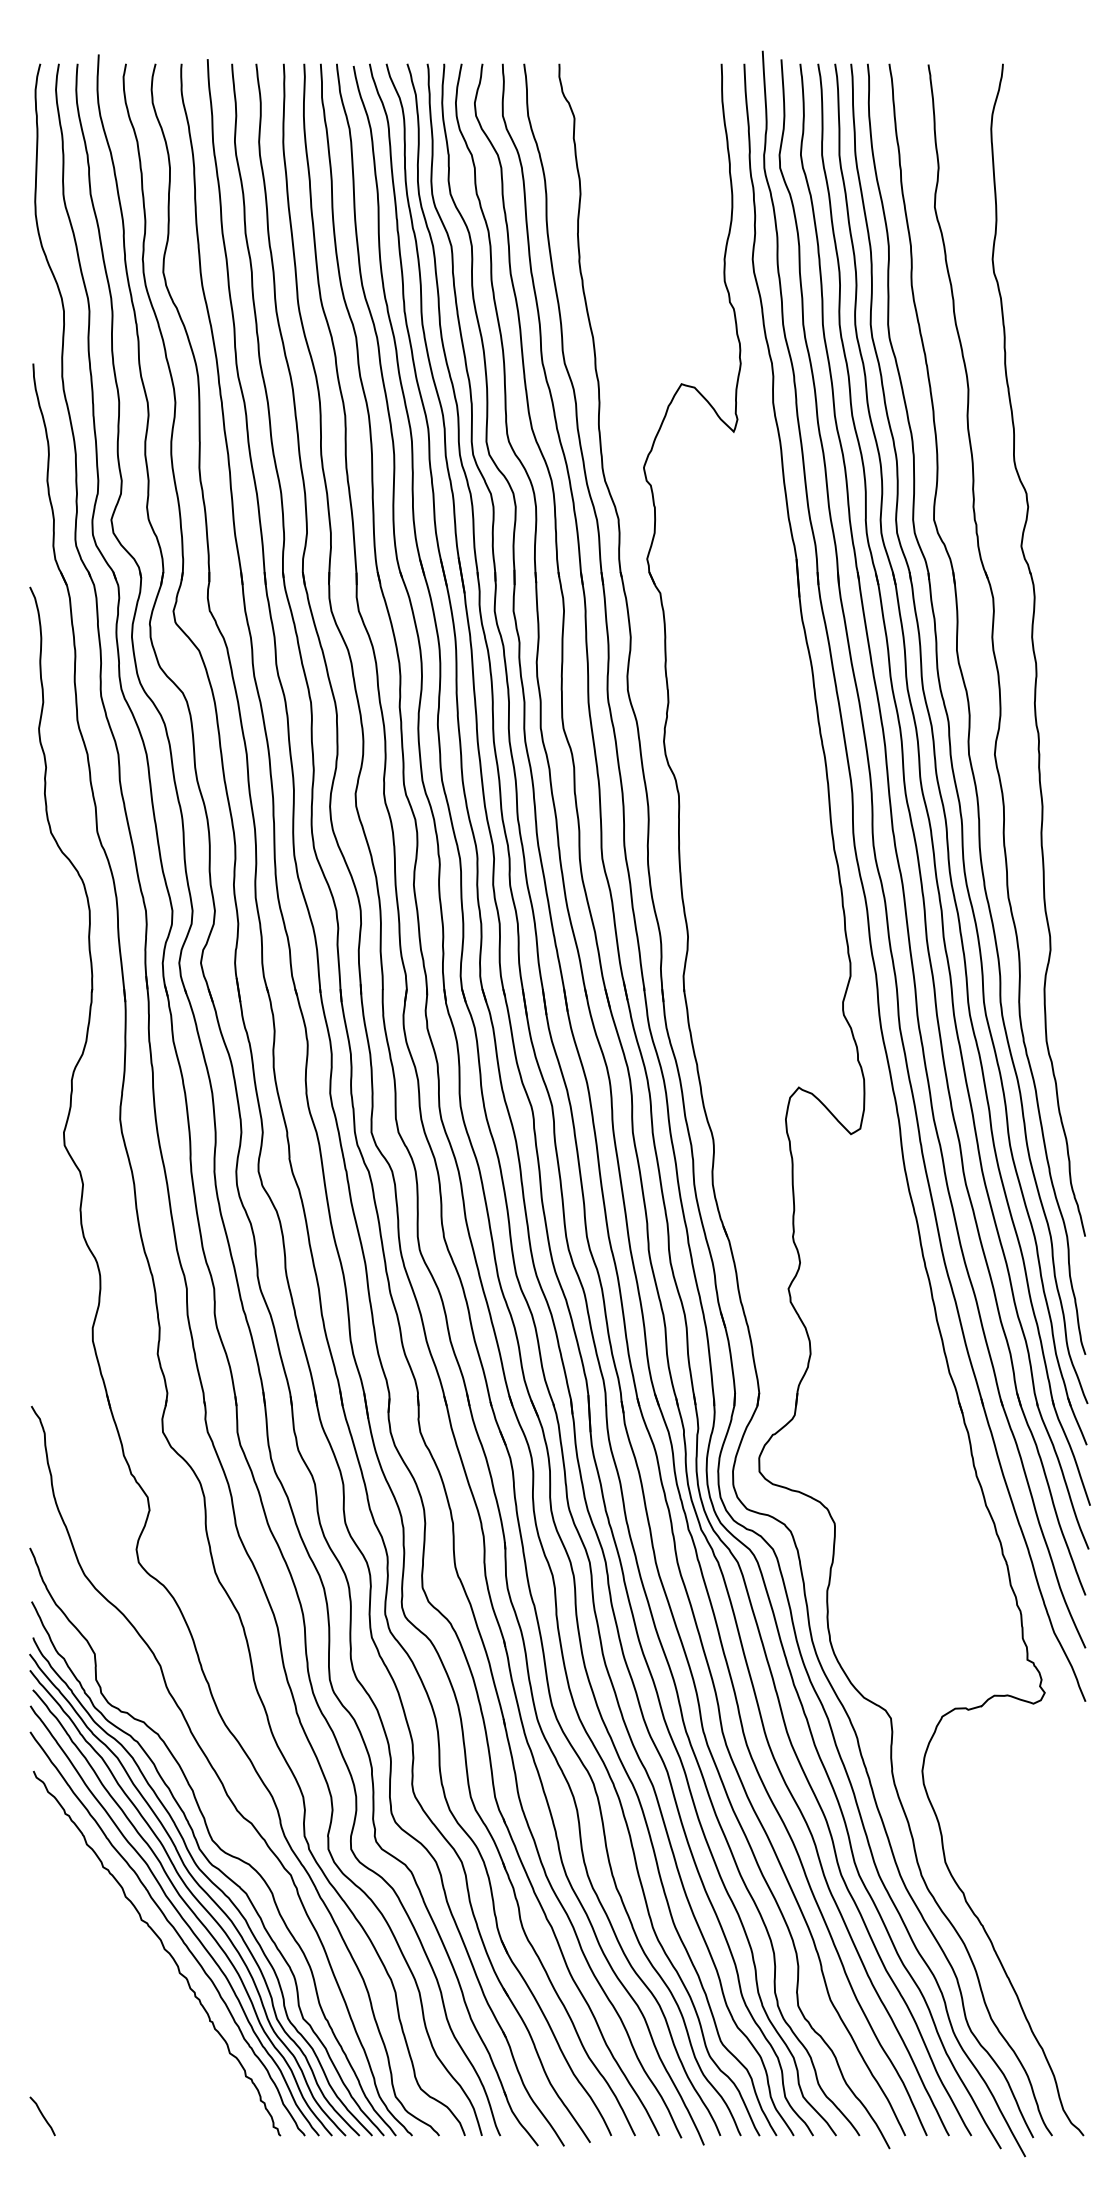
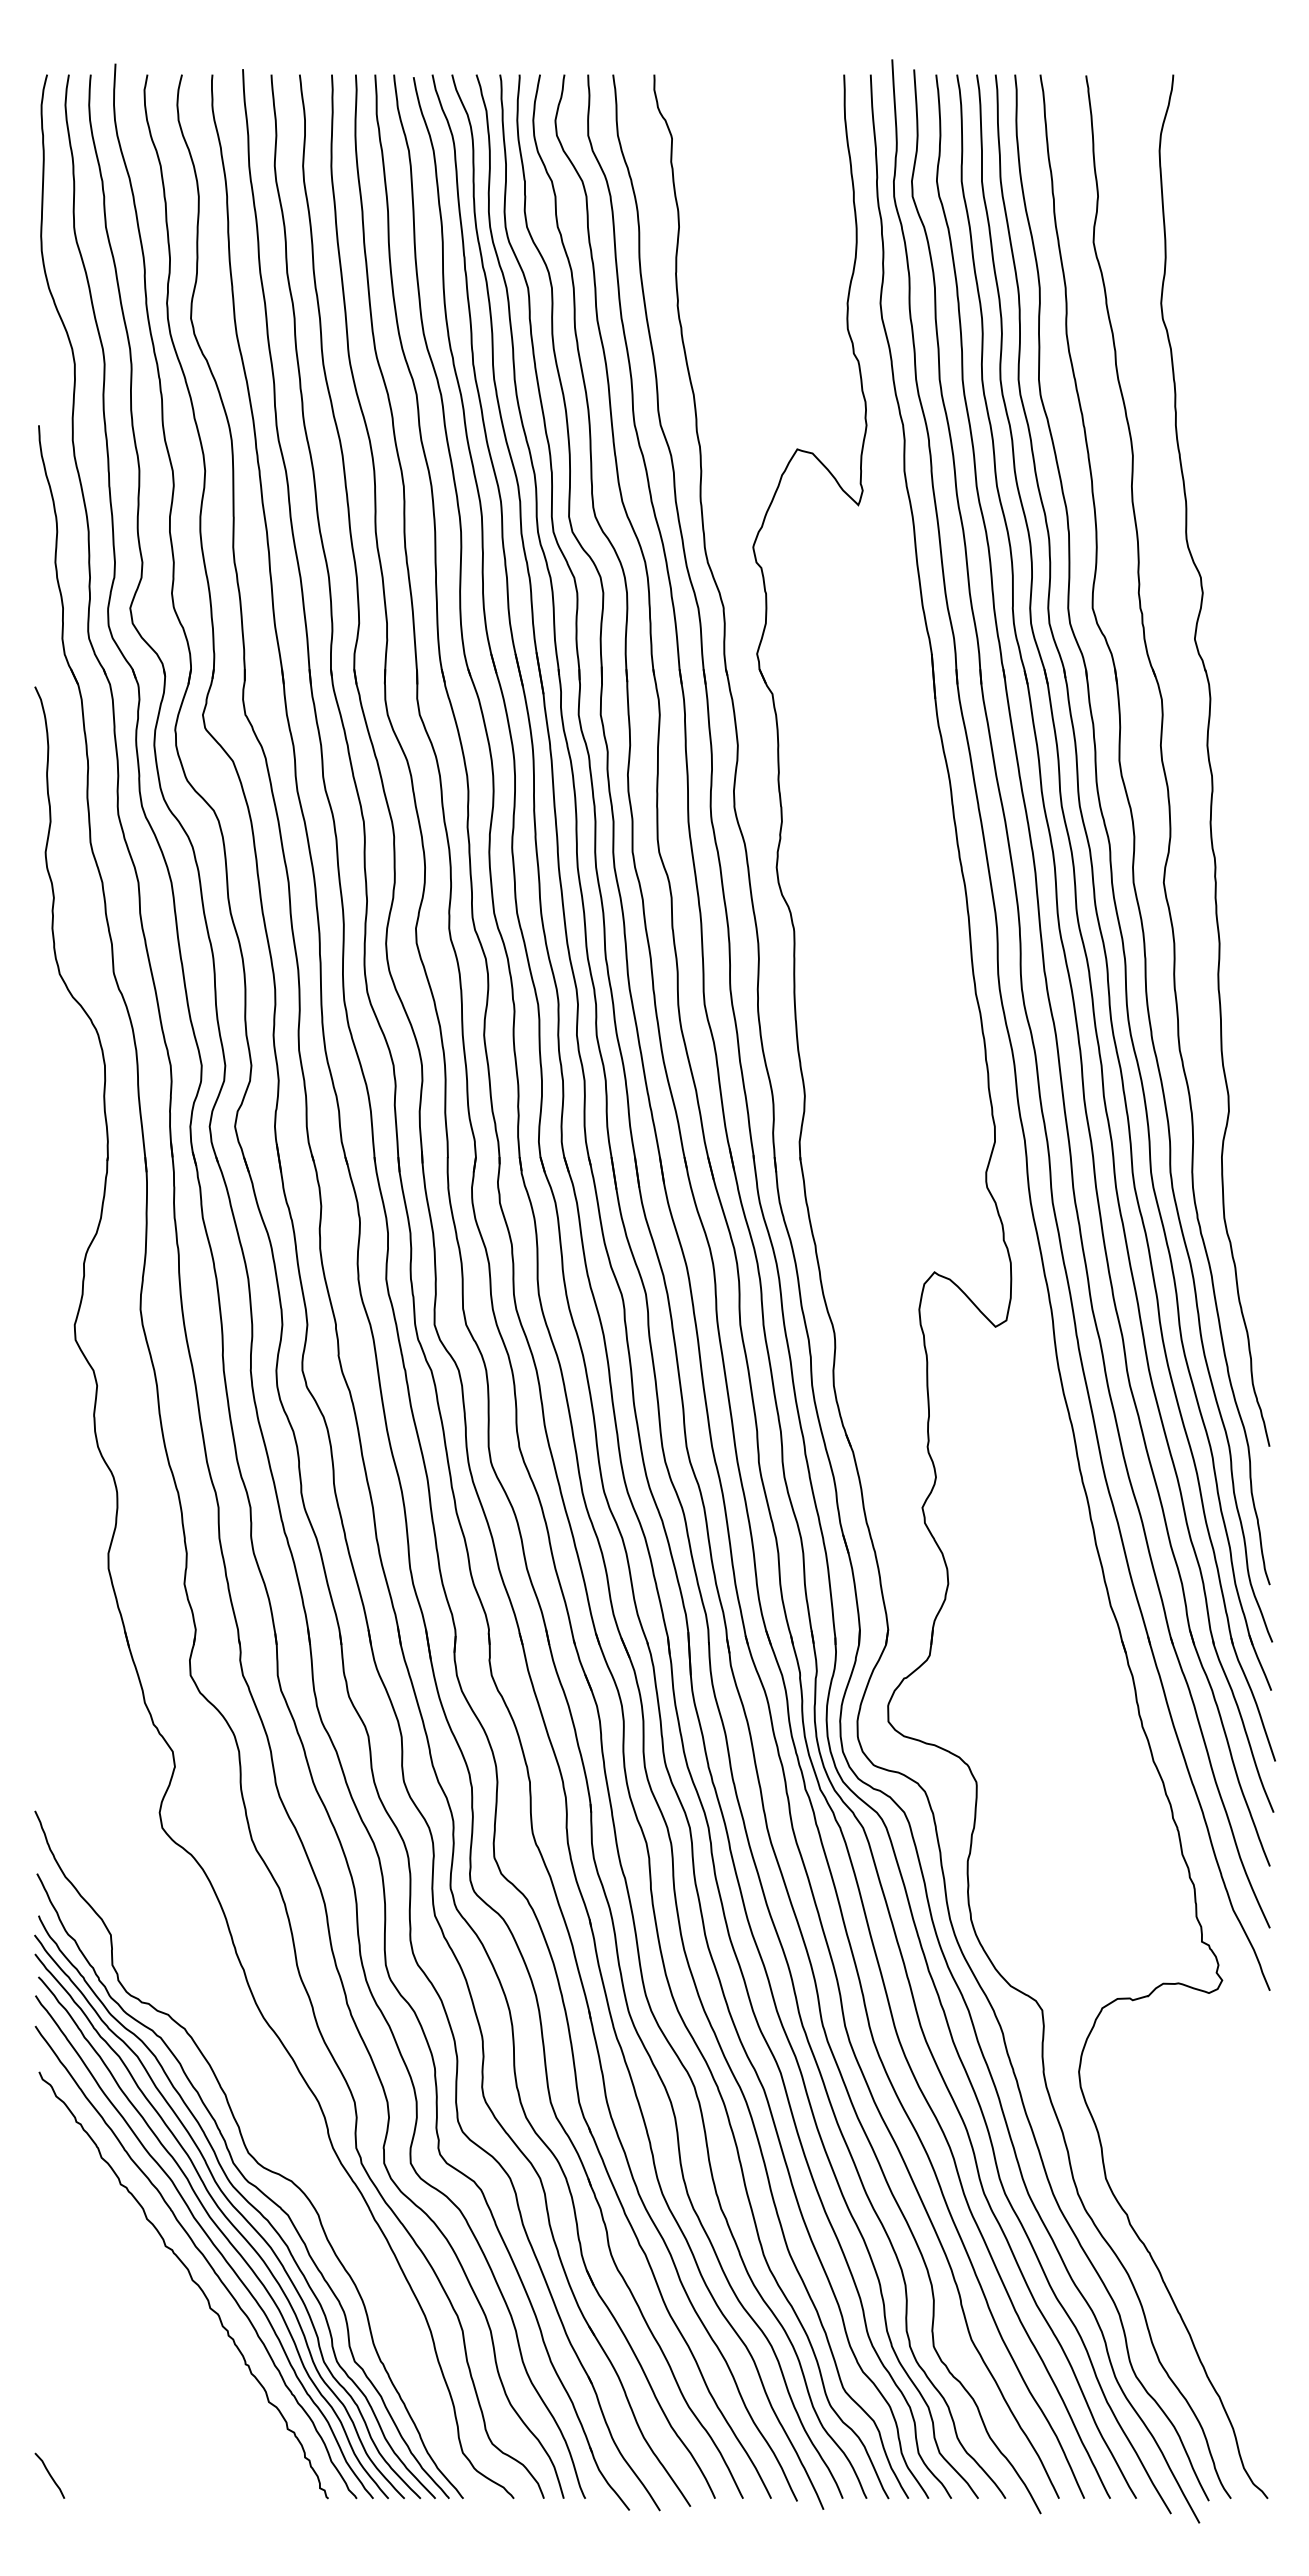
curve: (216, 1772) -> (253, 2073), removed

